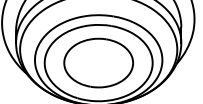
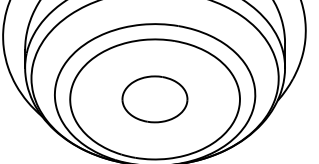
part: (98, 62) -> (154, 98), size x0.6

